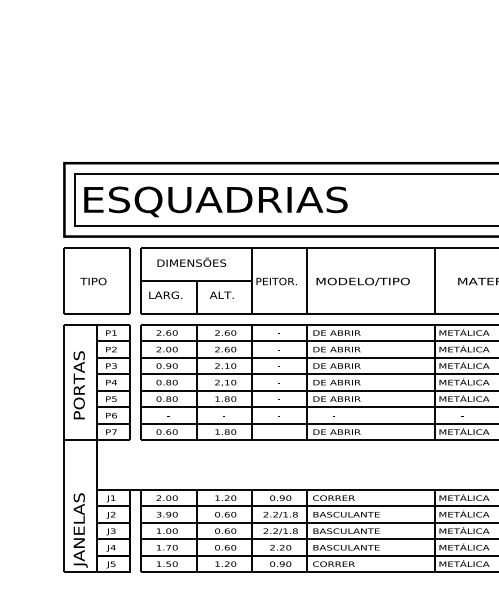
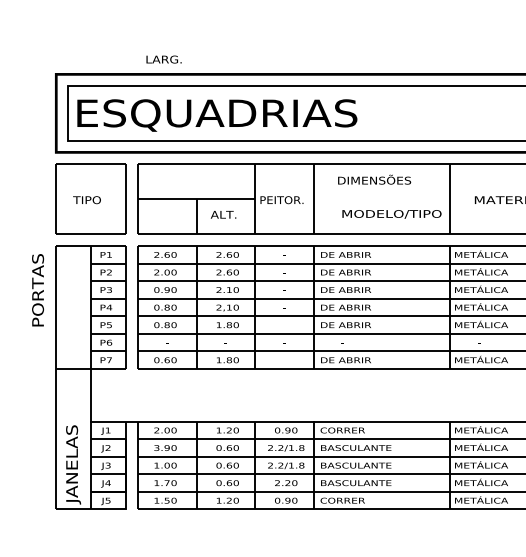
text: (191, 261) -> (374, 178), moved
text: (362, 281) -> (391, 213), moved
text: (165, 294) -> (163, 58), moved
text: (78, 385) -> (37, 290), moved

